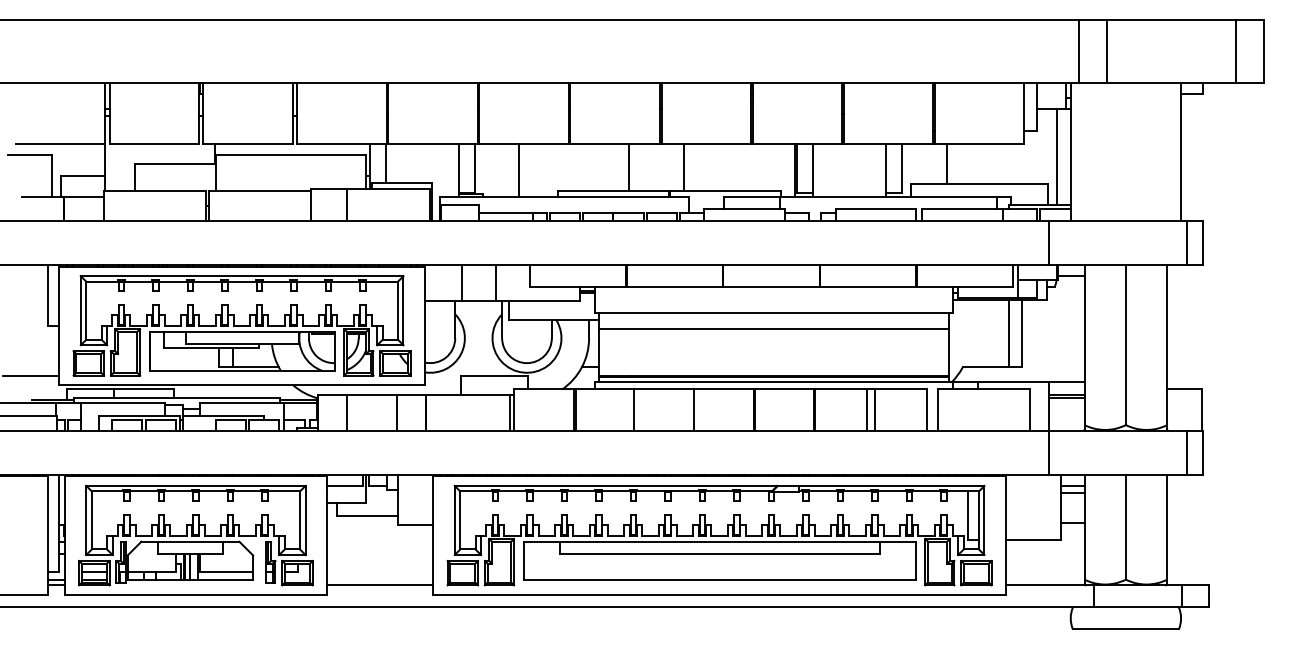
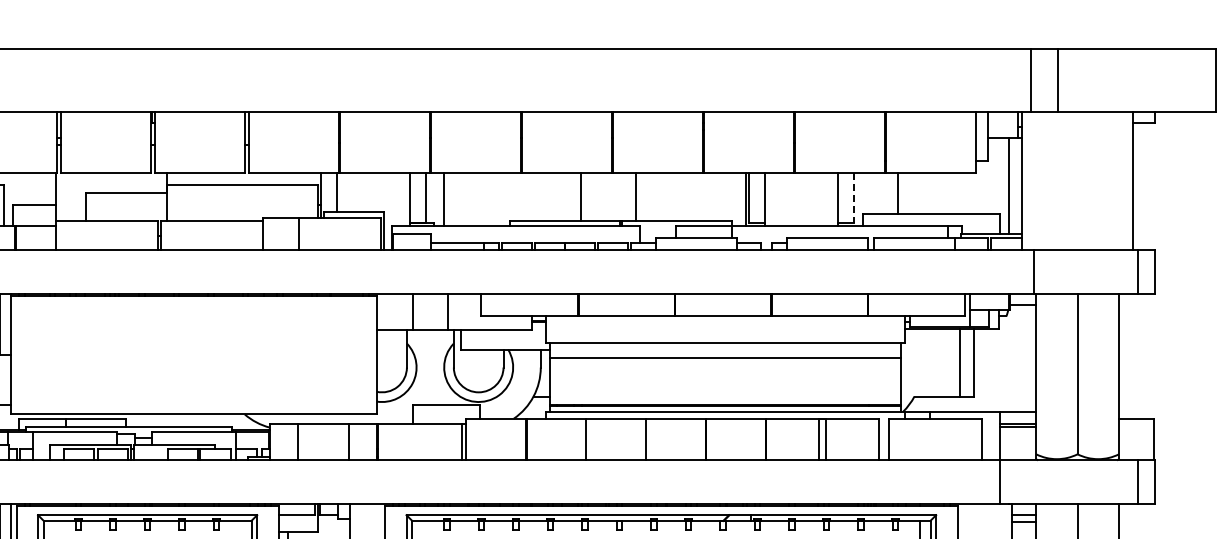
line: (1236, 51) -> (1188, 80), removed
line: (902, 168) -> (854, 197), solid -> dashed
line: (518, 169) -> (444, 198), moved
line: (1048, 243) -> (1034, 272), moved
part: (241, 325) -> (193, 354), removed

